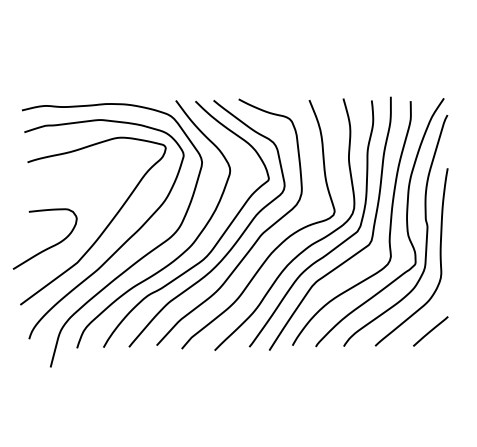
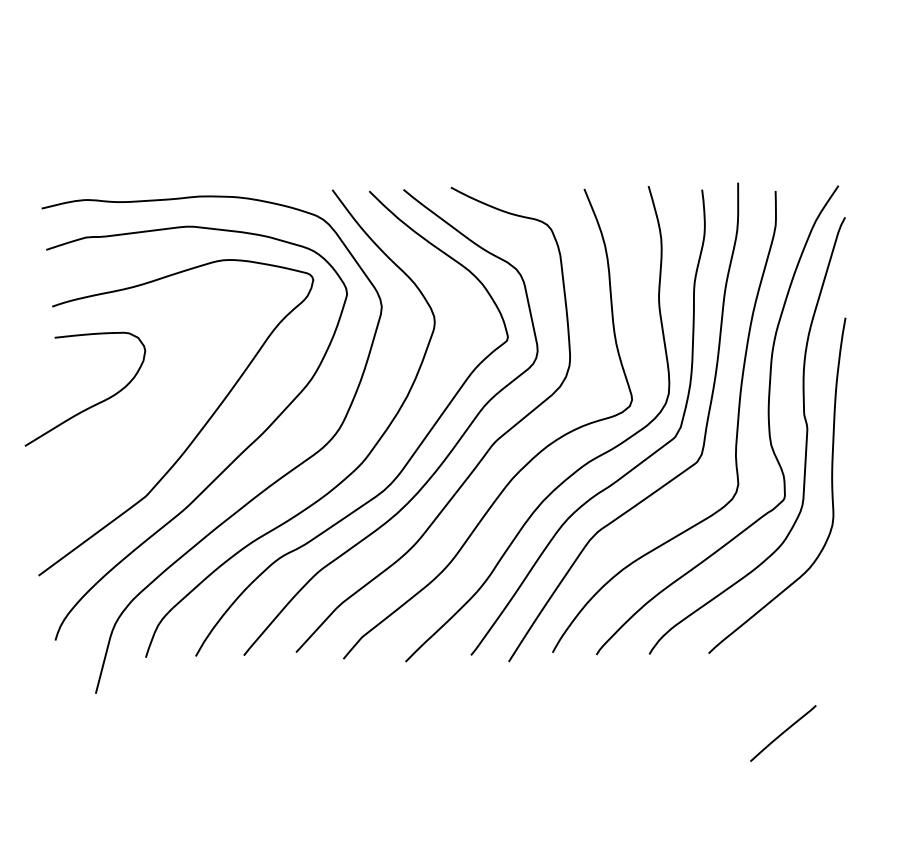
curve: (49, 246) -> (93, 403), moved
line: (430, 331) -> (782, 733), moved

